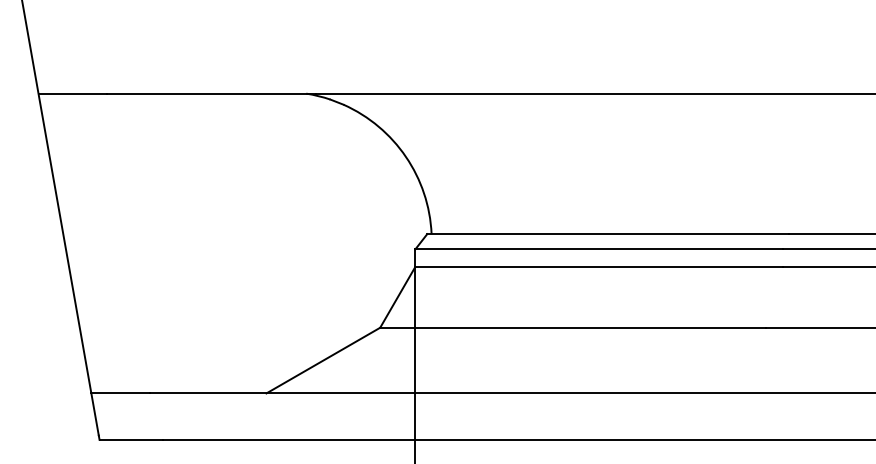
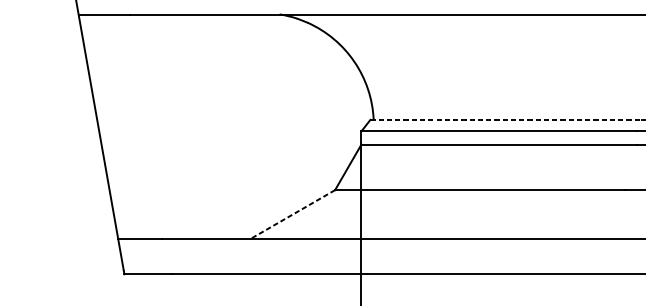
line: (607, 234) -> (505, 120), solid -> dashed
line: (323, 360) -> (292, 214), solid -> dashed

